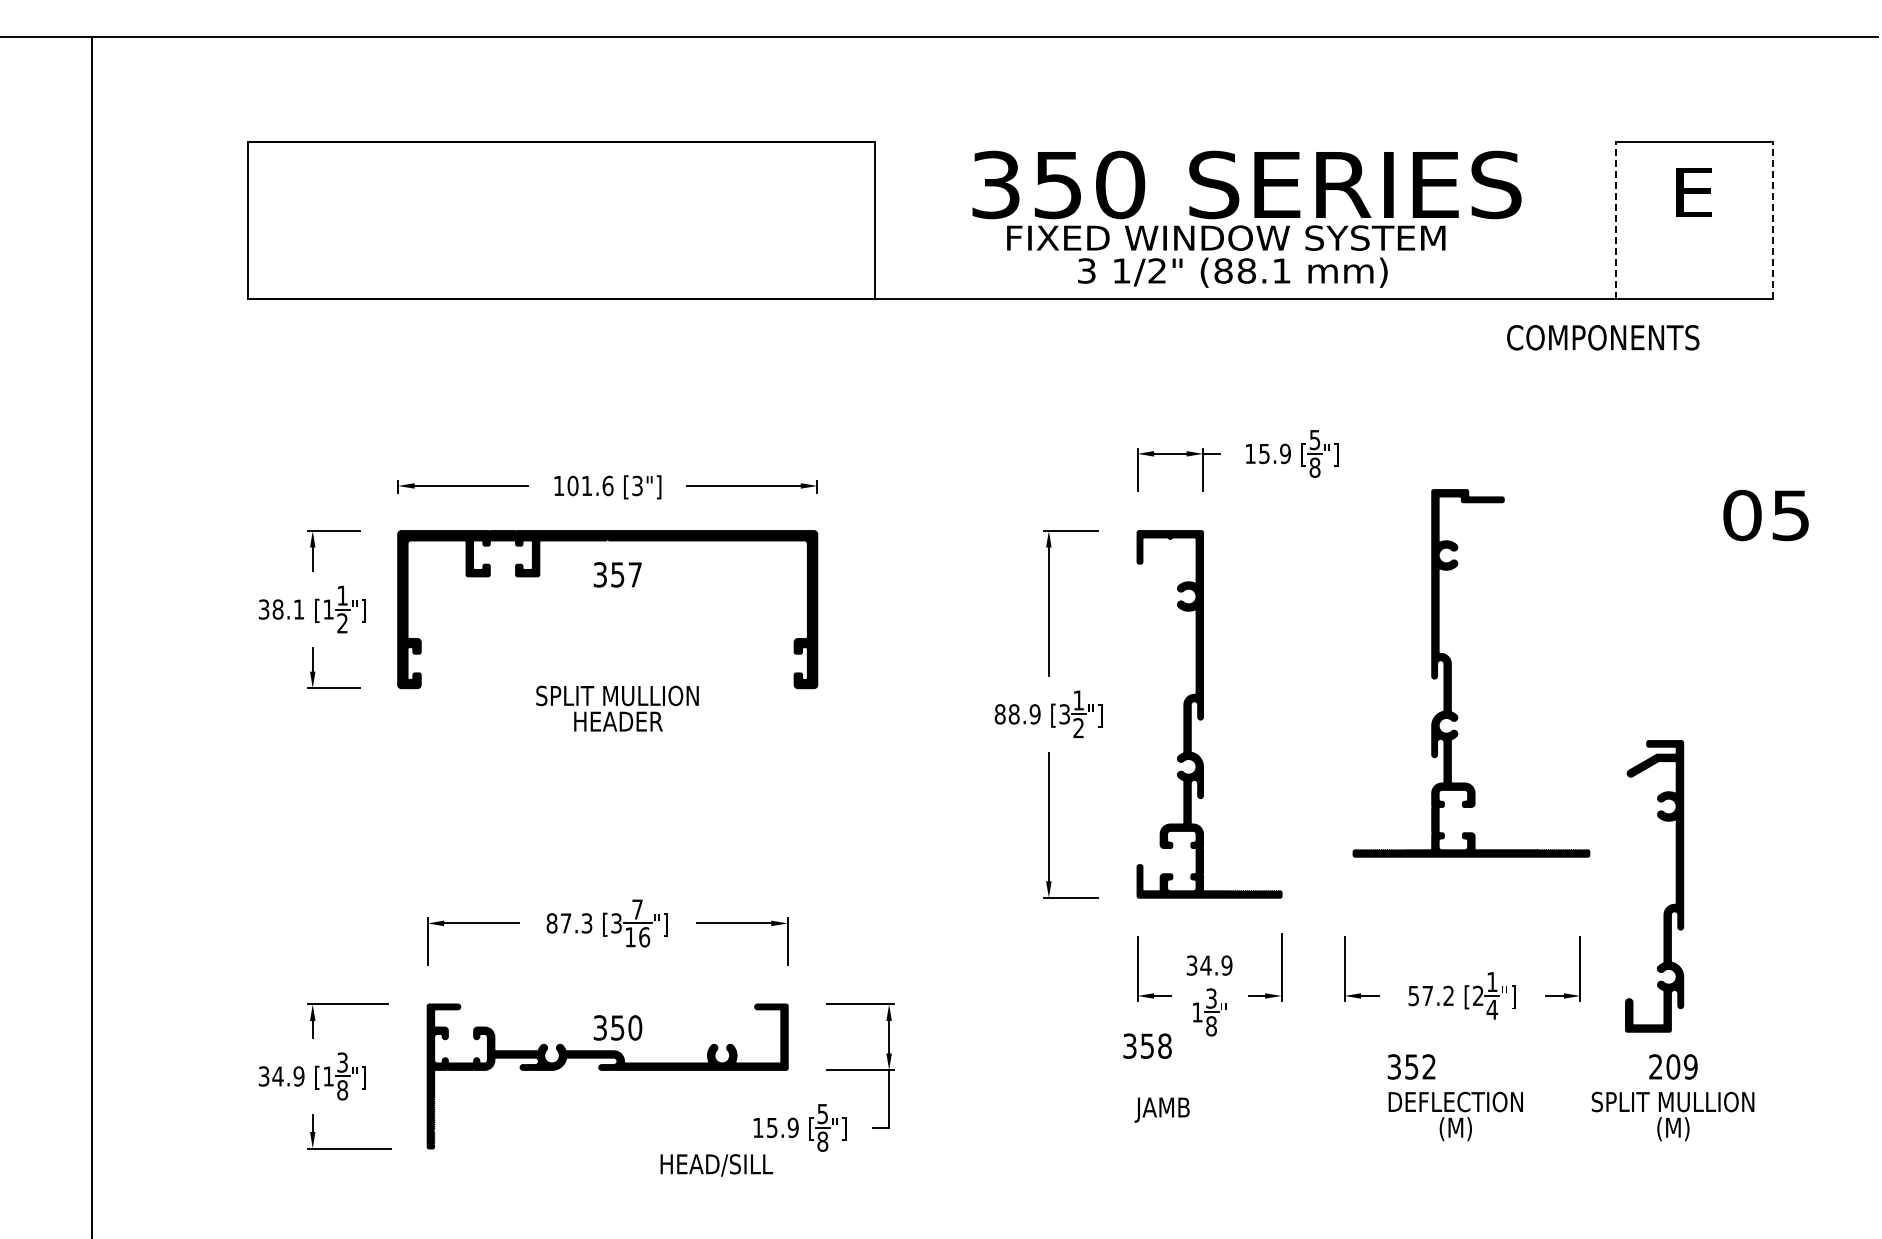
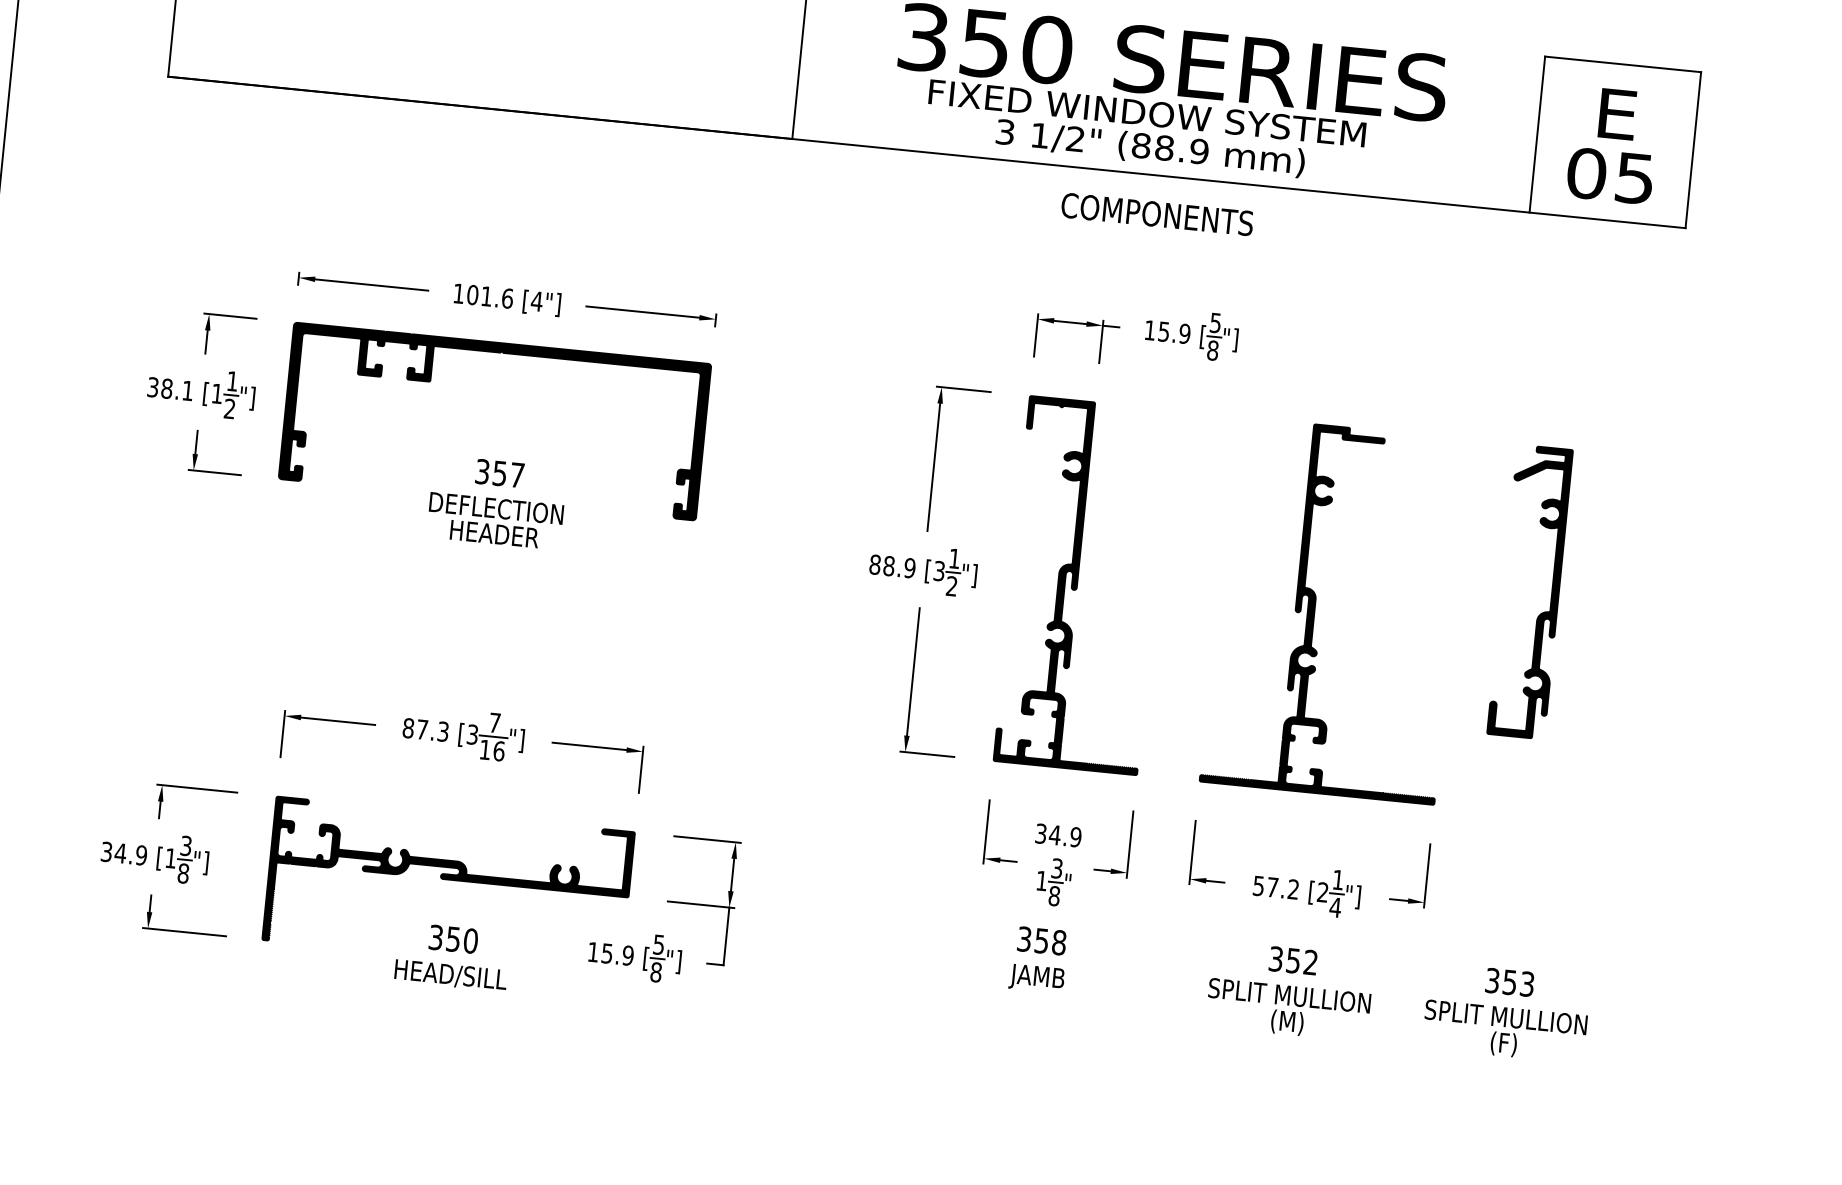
line: (1616, 220) -> (1537, 134), dashed -> solid
line: (1773, 220) -> (1693, 150), dashed -> solid
text: (1281, 270) -> (1199, 151), (88.1 -> (88.9
text: (1603, 337) -> (1157, 214), moved
text: (637, 485) -> (536, 301), [3"] -> [4"]
text: (1765, 515) -> (1609, 175), moved
text: (617, 574) -> (499, 473), moved
part: (1451, 673) -> (1315, 608), moved
text: (617, 695) -> (496, 508), SPLIT MULLION -> DEFLECTION
part: (1675, 886) -> (1550, 594), moved
text: (617, 1027) -> (453, 938), moved
text: (1147, 1045) -> (1041, 940), moved
text: (1411, 1066) -> (1293, 960), moved
text: (1673, 1066) -> (1510, 982), 209 -> 353
text: (1455, 1101) -> (1289, 995), DEFLECTION -> SPLIT MULLION
text: (1161, 1109) -> (1036, 977), moved
text: (1673, 1129) -> (1503, 1044), (M) -> (F)
text: (716, 1165) -> (450, 975), moved

